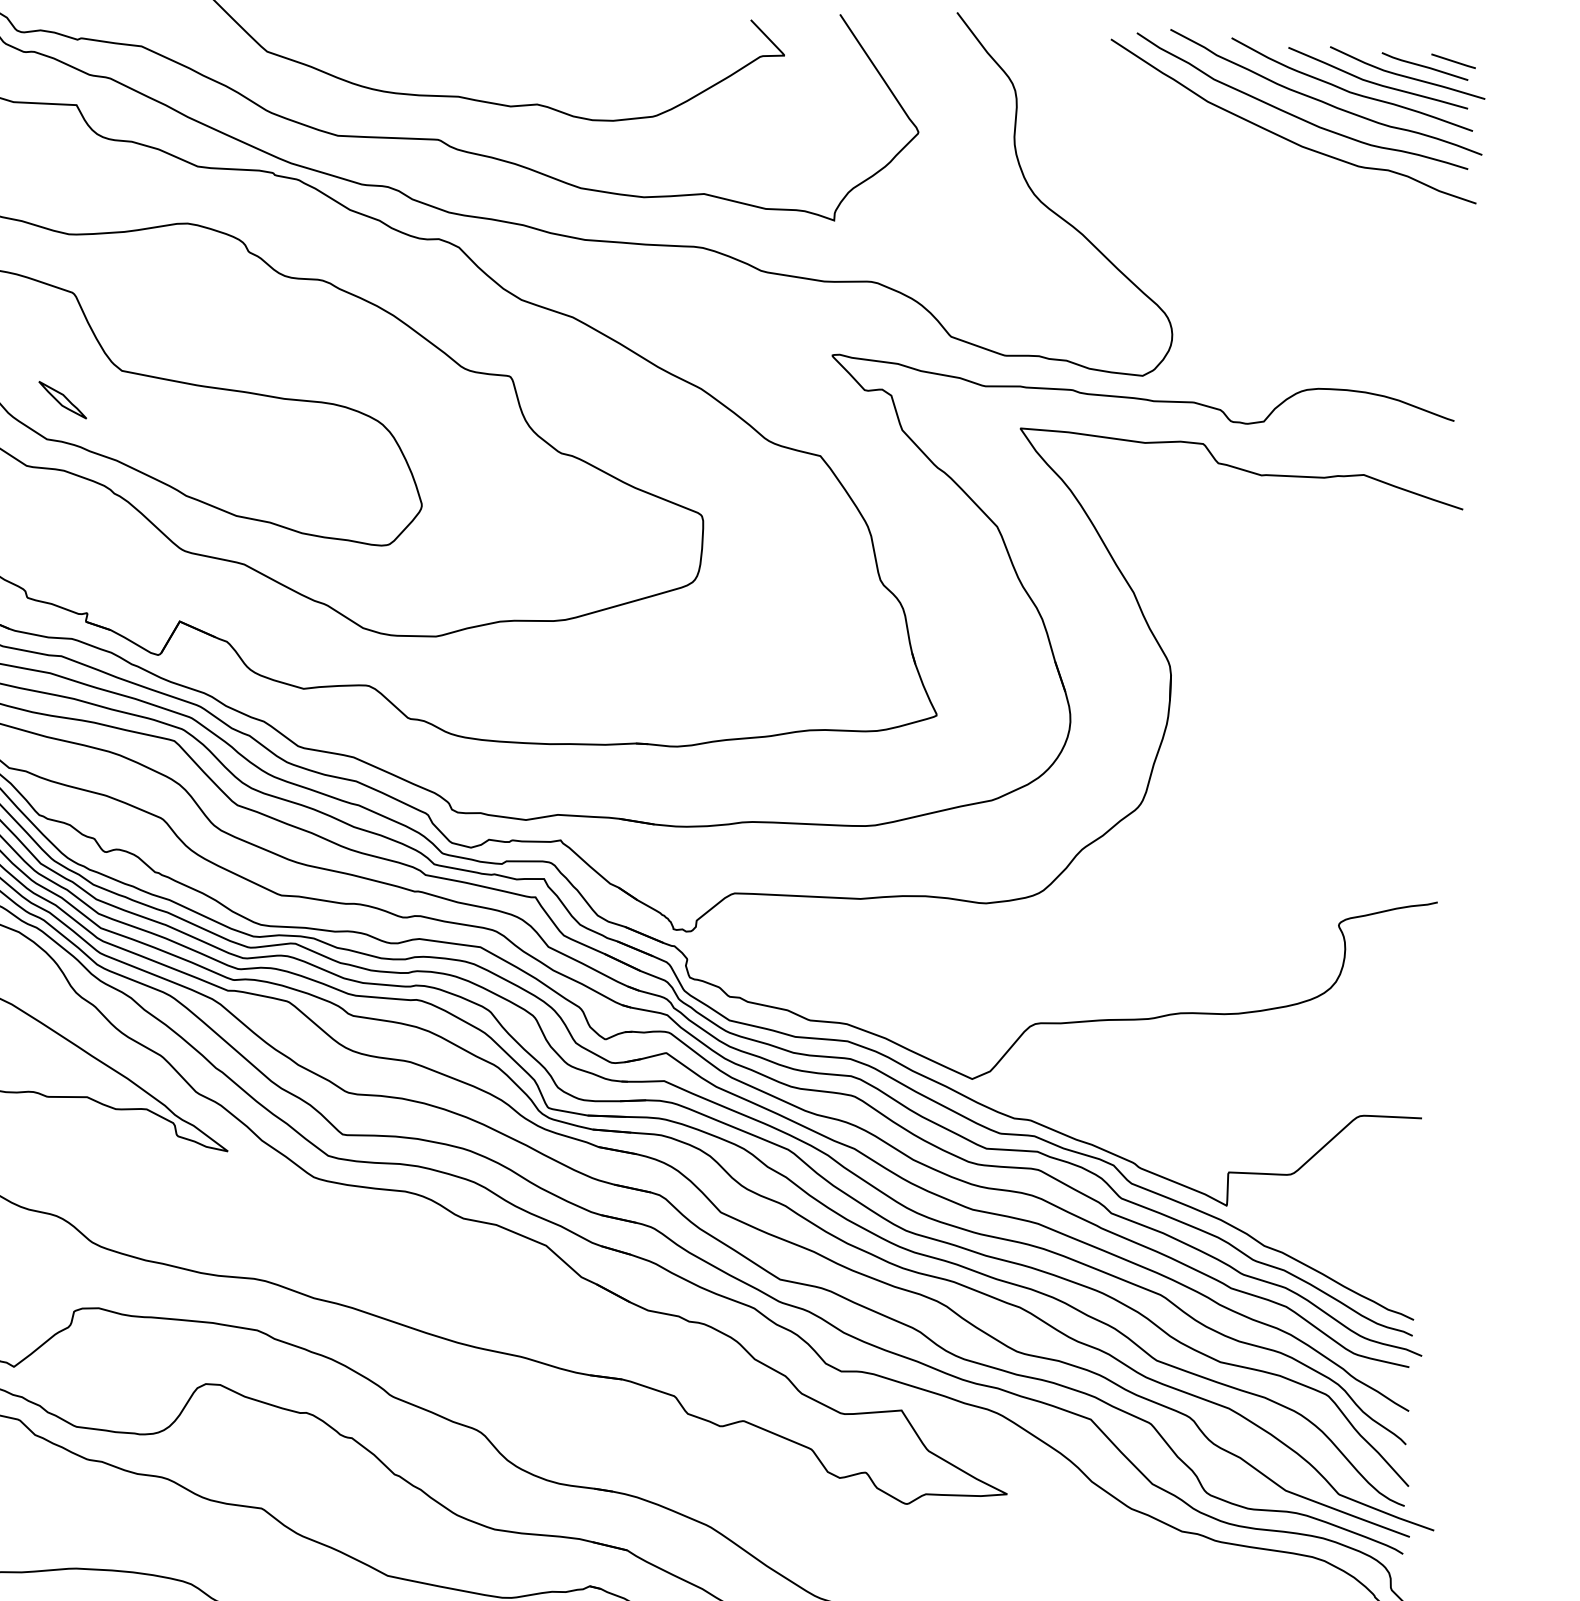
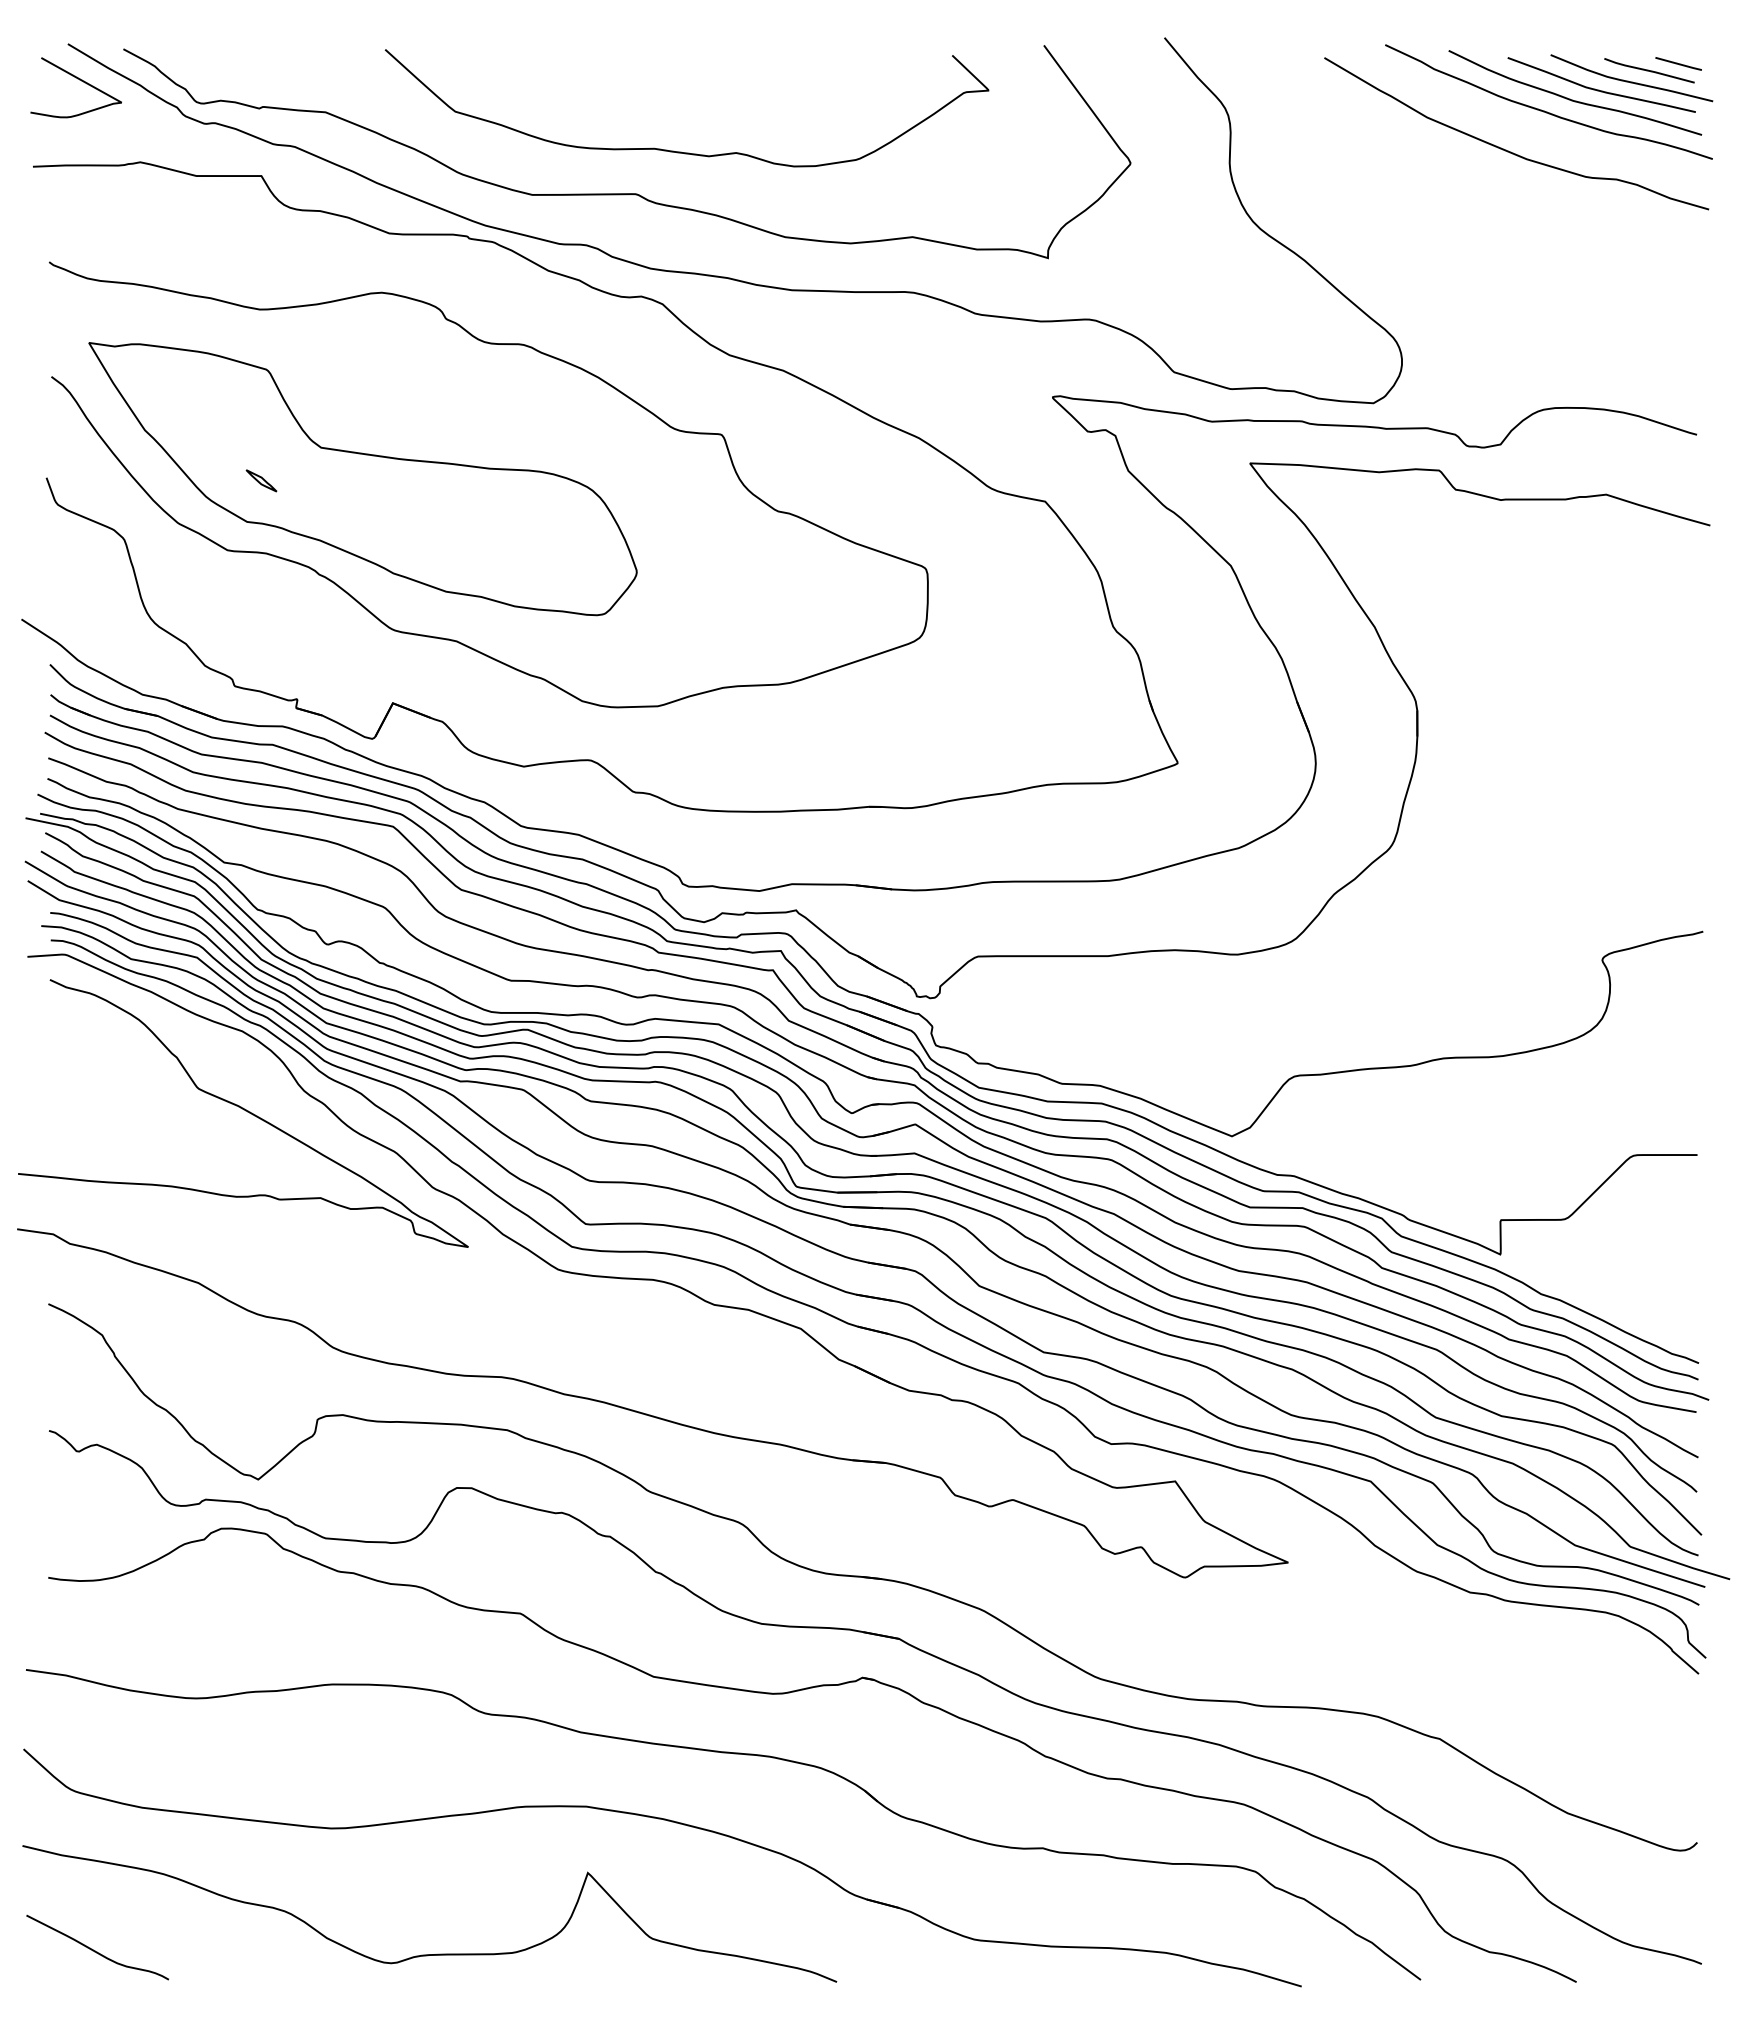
curve: (1293, 114) -> (1516, 126), removed
part: (62, 399) -> (261, 480), size x0.6

